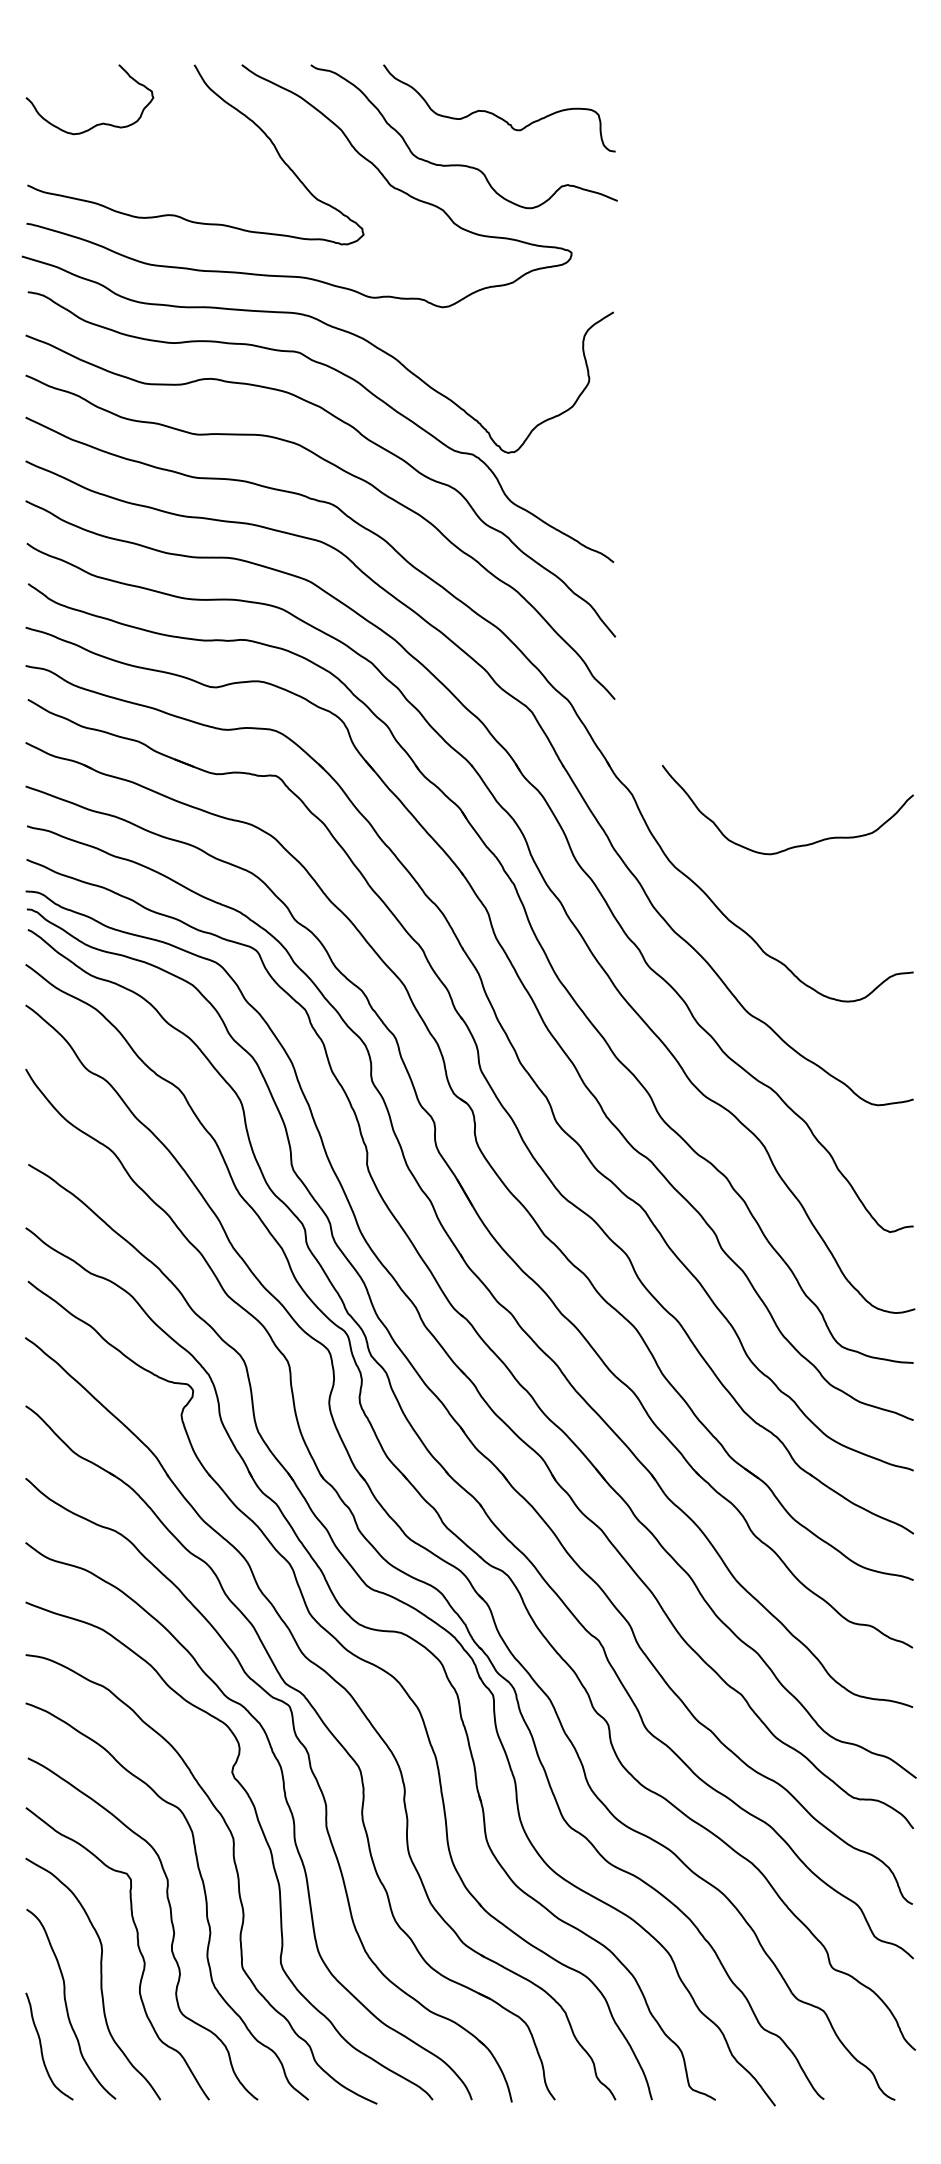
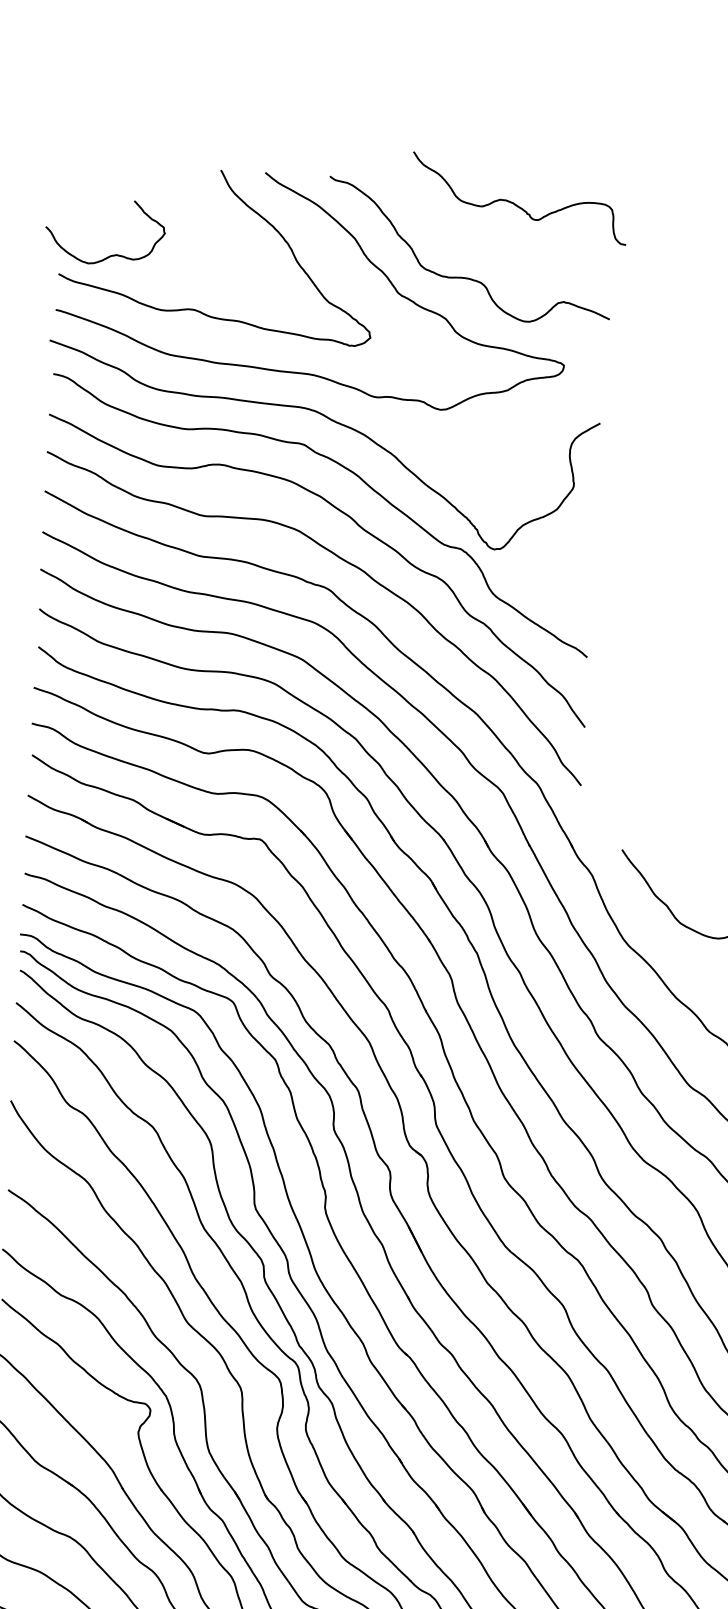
curve: (494, 113) -> (514, 203), moved
curve: (98, 123) -> (112, 254), moved

